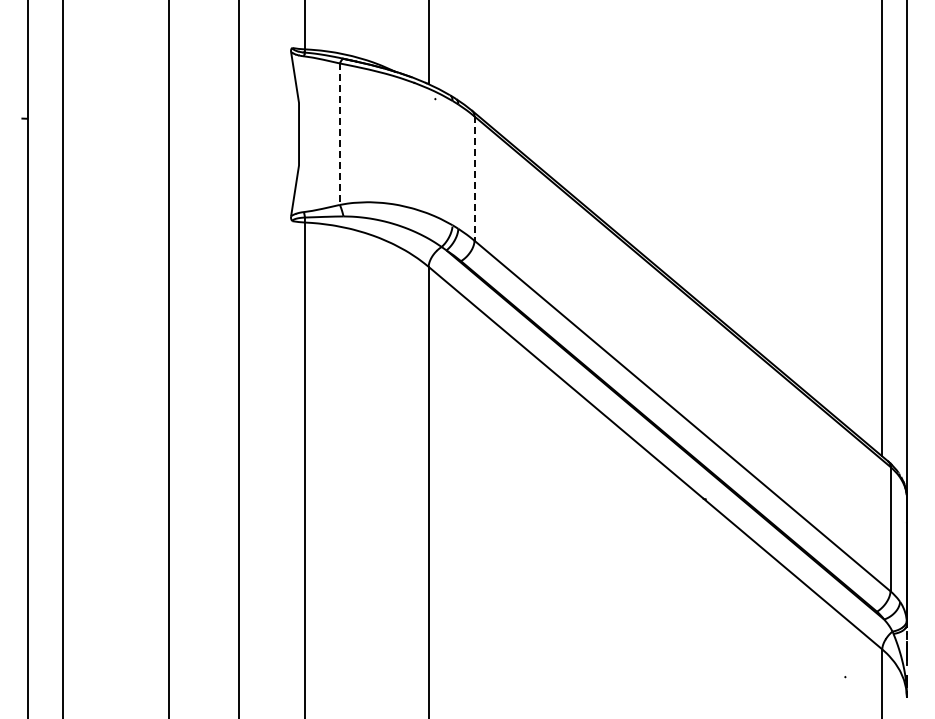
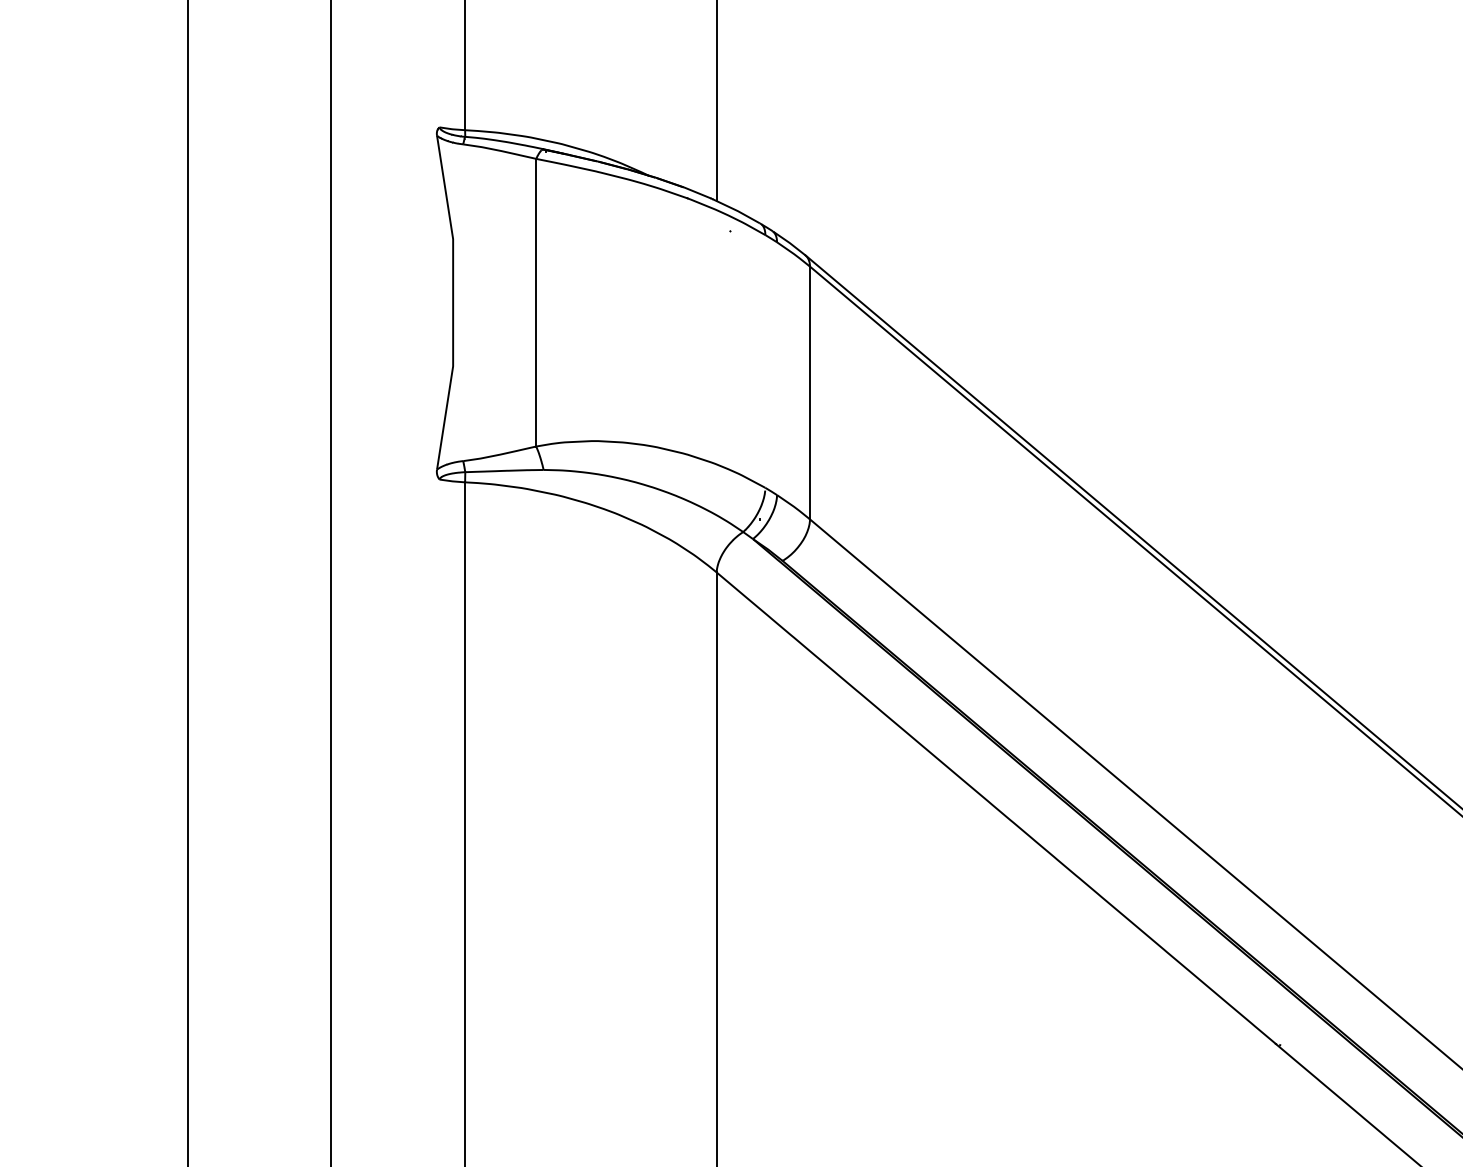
line: (339, 134) -> (535, 303), dashed -> solid
line: (474, 179) -> (809, 394), dashed -> solid

